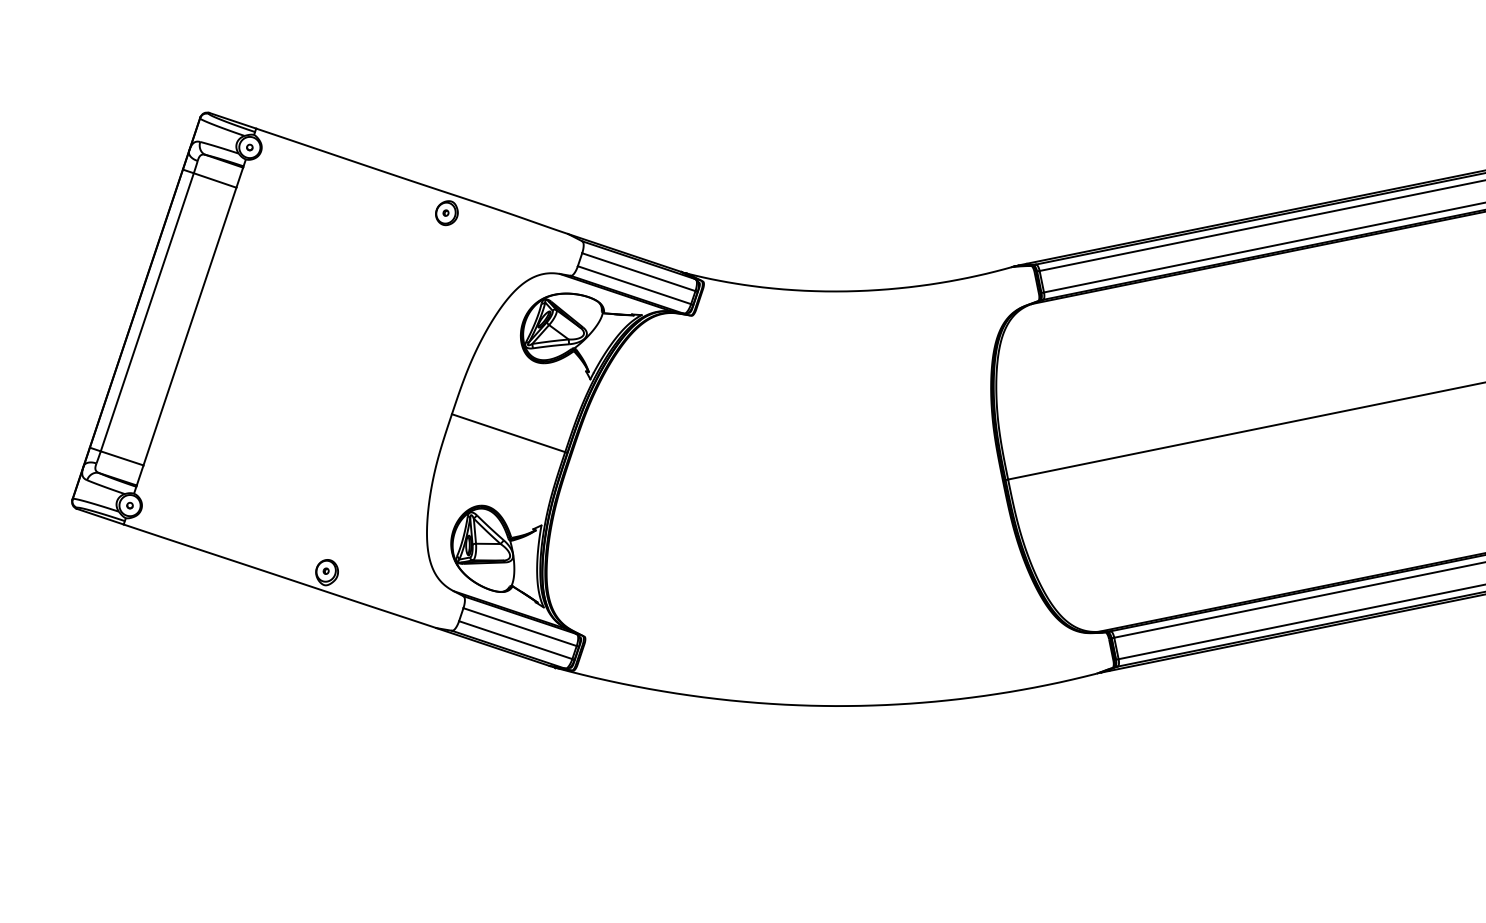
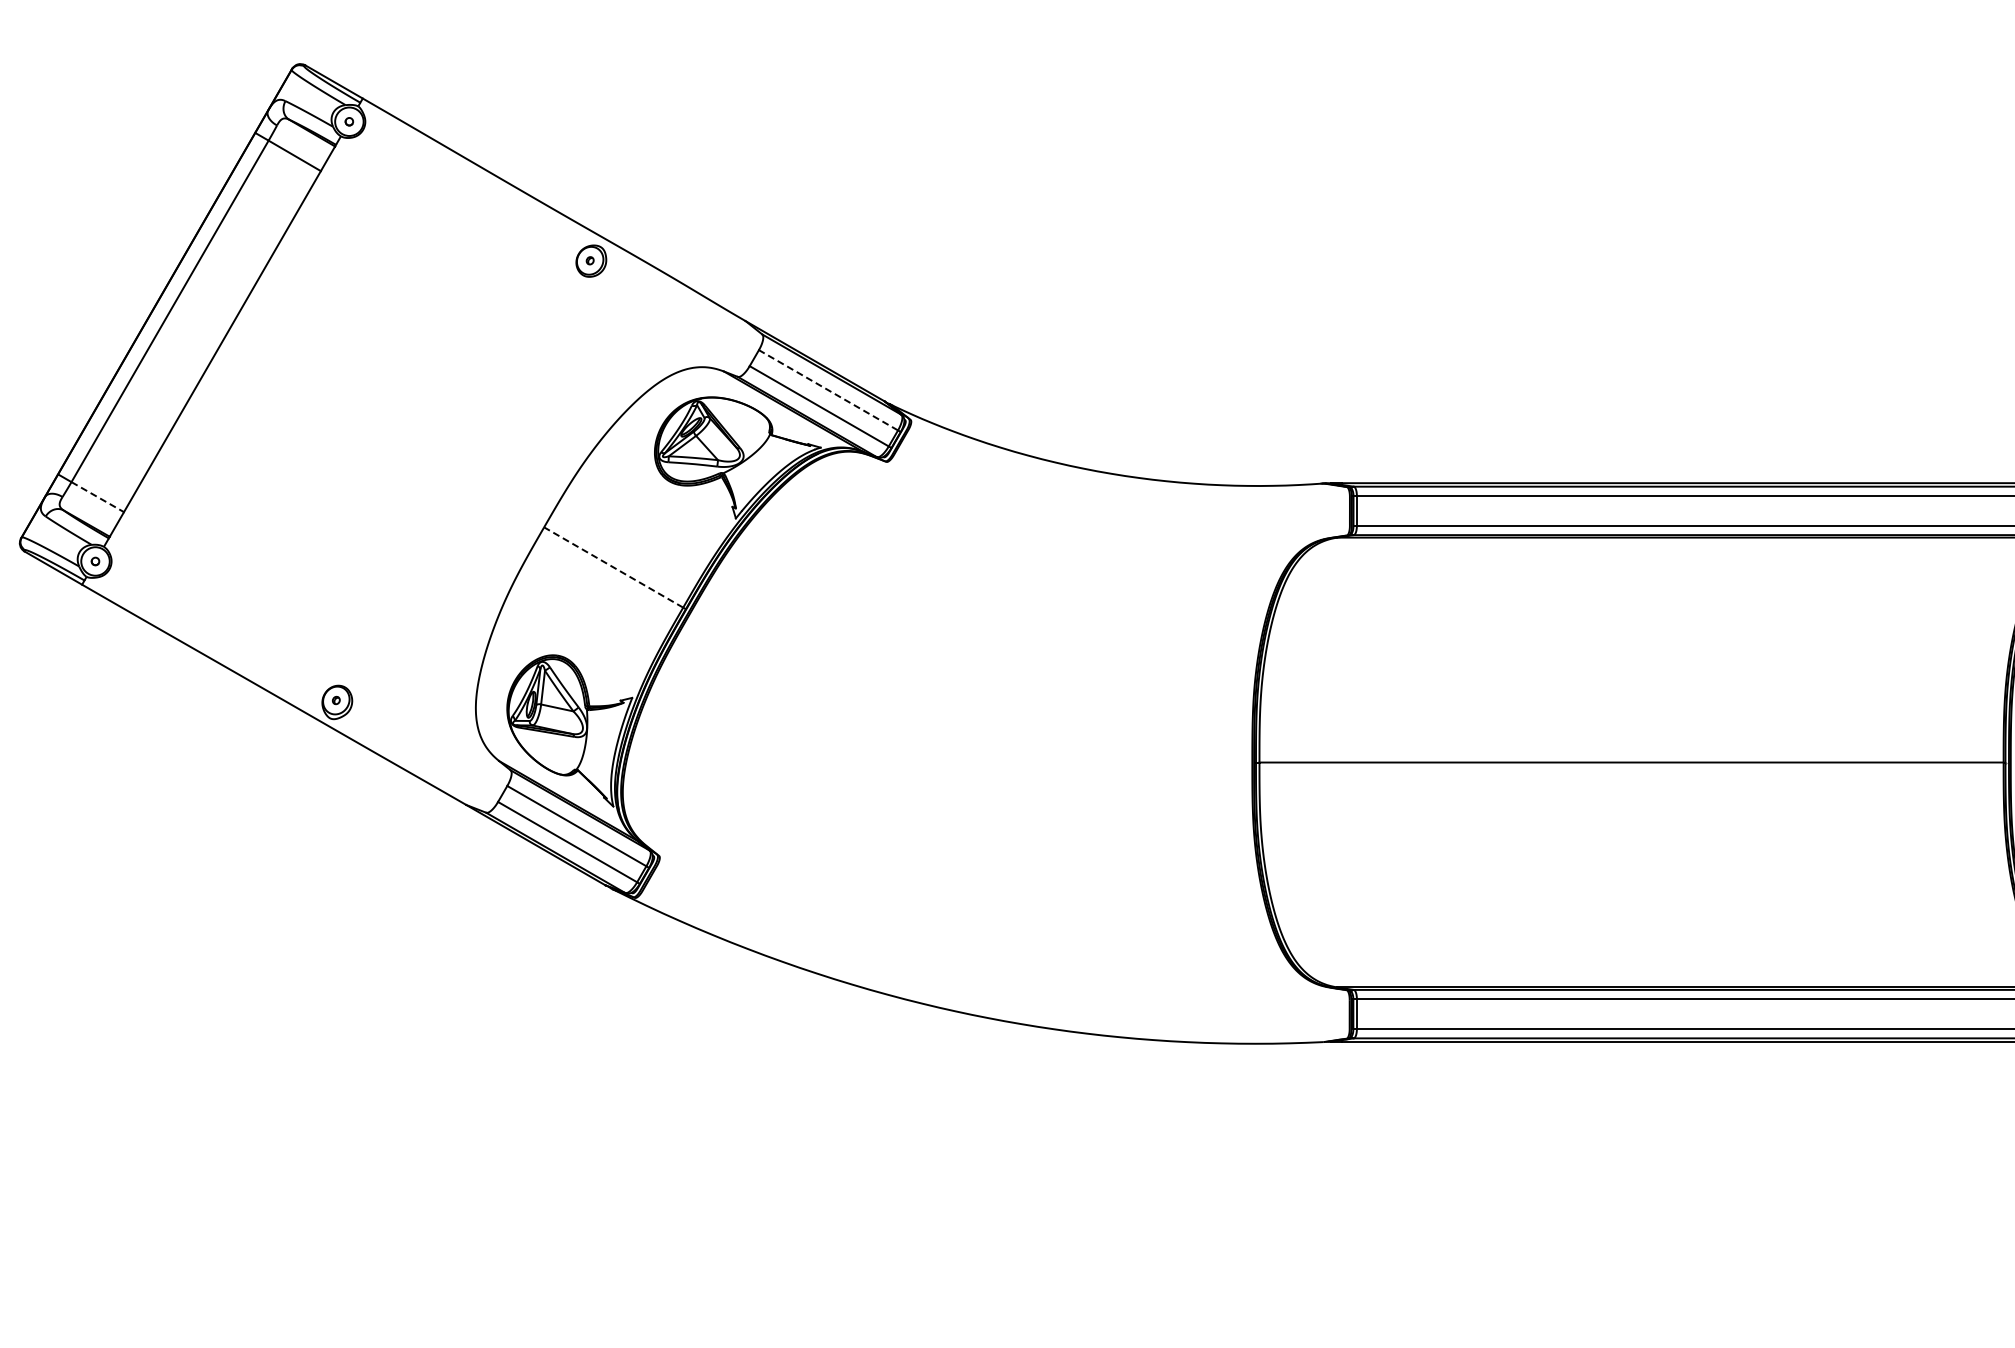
line: (638, 272) -> (828, 390), solid -> dashed
line: (508, 433) -> (613, 567), solid -> dashed
line: (122, 458) -> (98, 497), solid -> dashed

